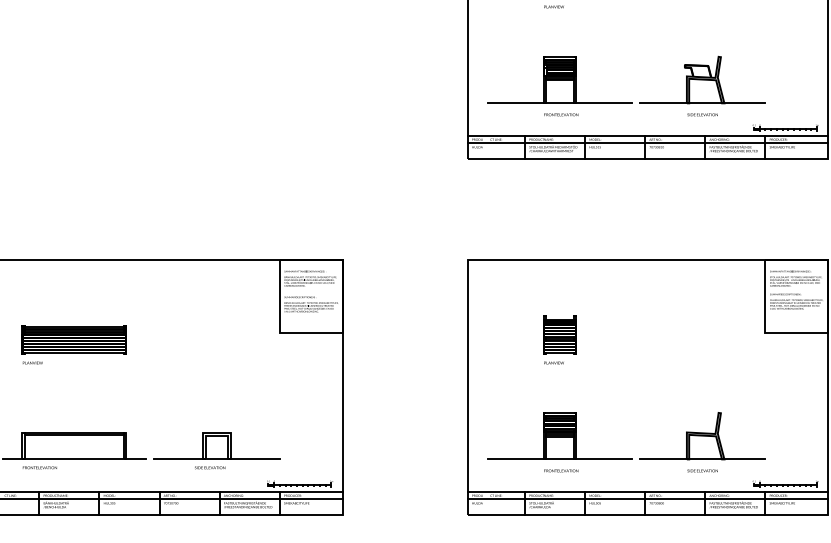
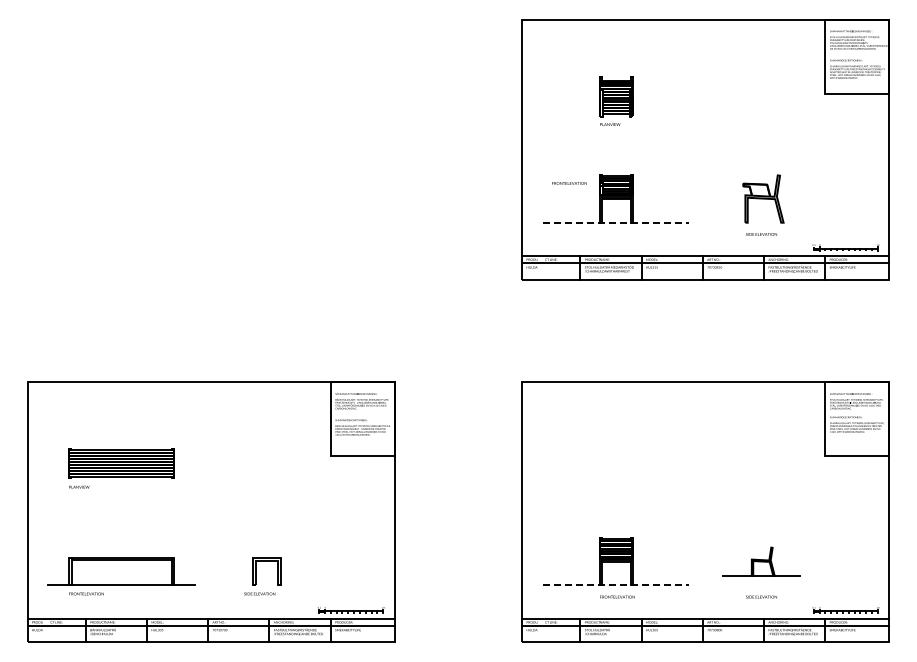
line: (560, 103) -> (616, 222), solid -> dashed
line: (702, 103) -> (761, 222), removed
text: (561, 114) -> (569, 183), moved
part: (560, 339) -> (616, 463), removed
part: (702, 435) -> (761, 561), size x0.6
line: (216, 459) -> (266, 585), removed
line: (560, 459) -> (616, 585), solid -> dashed

